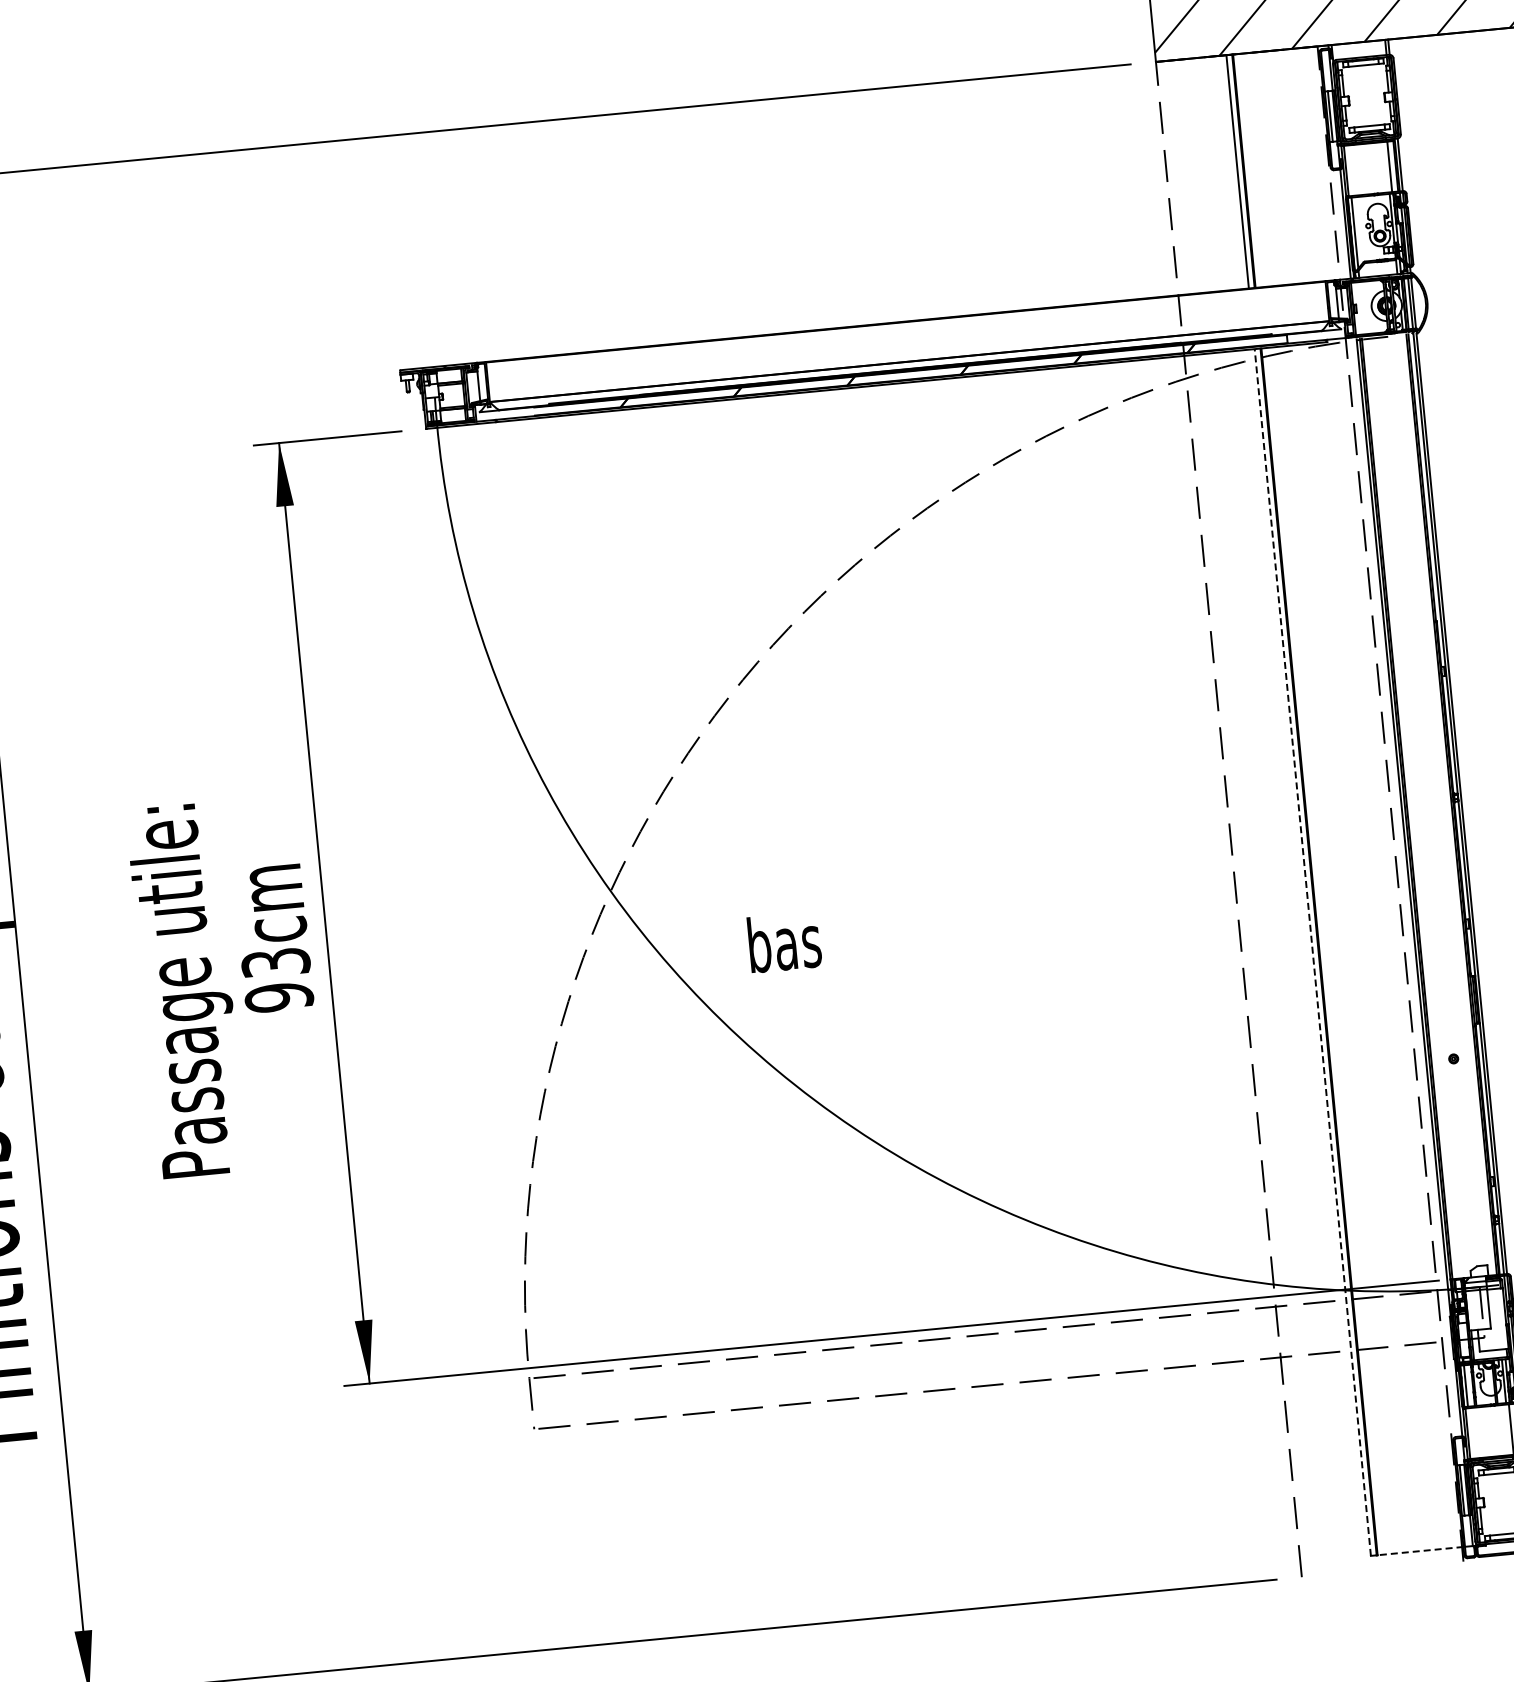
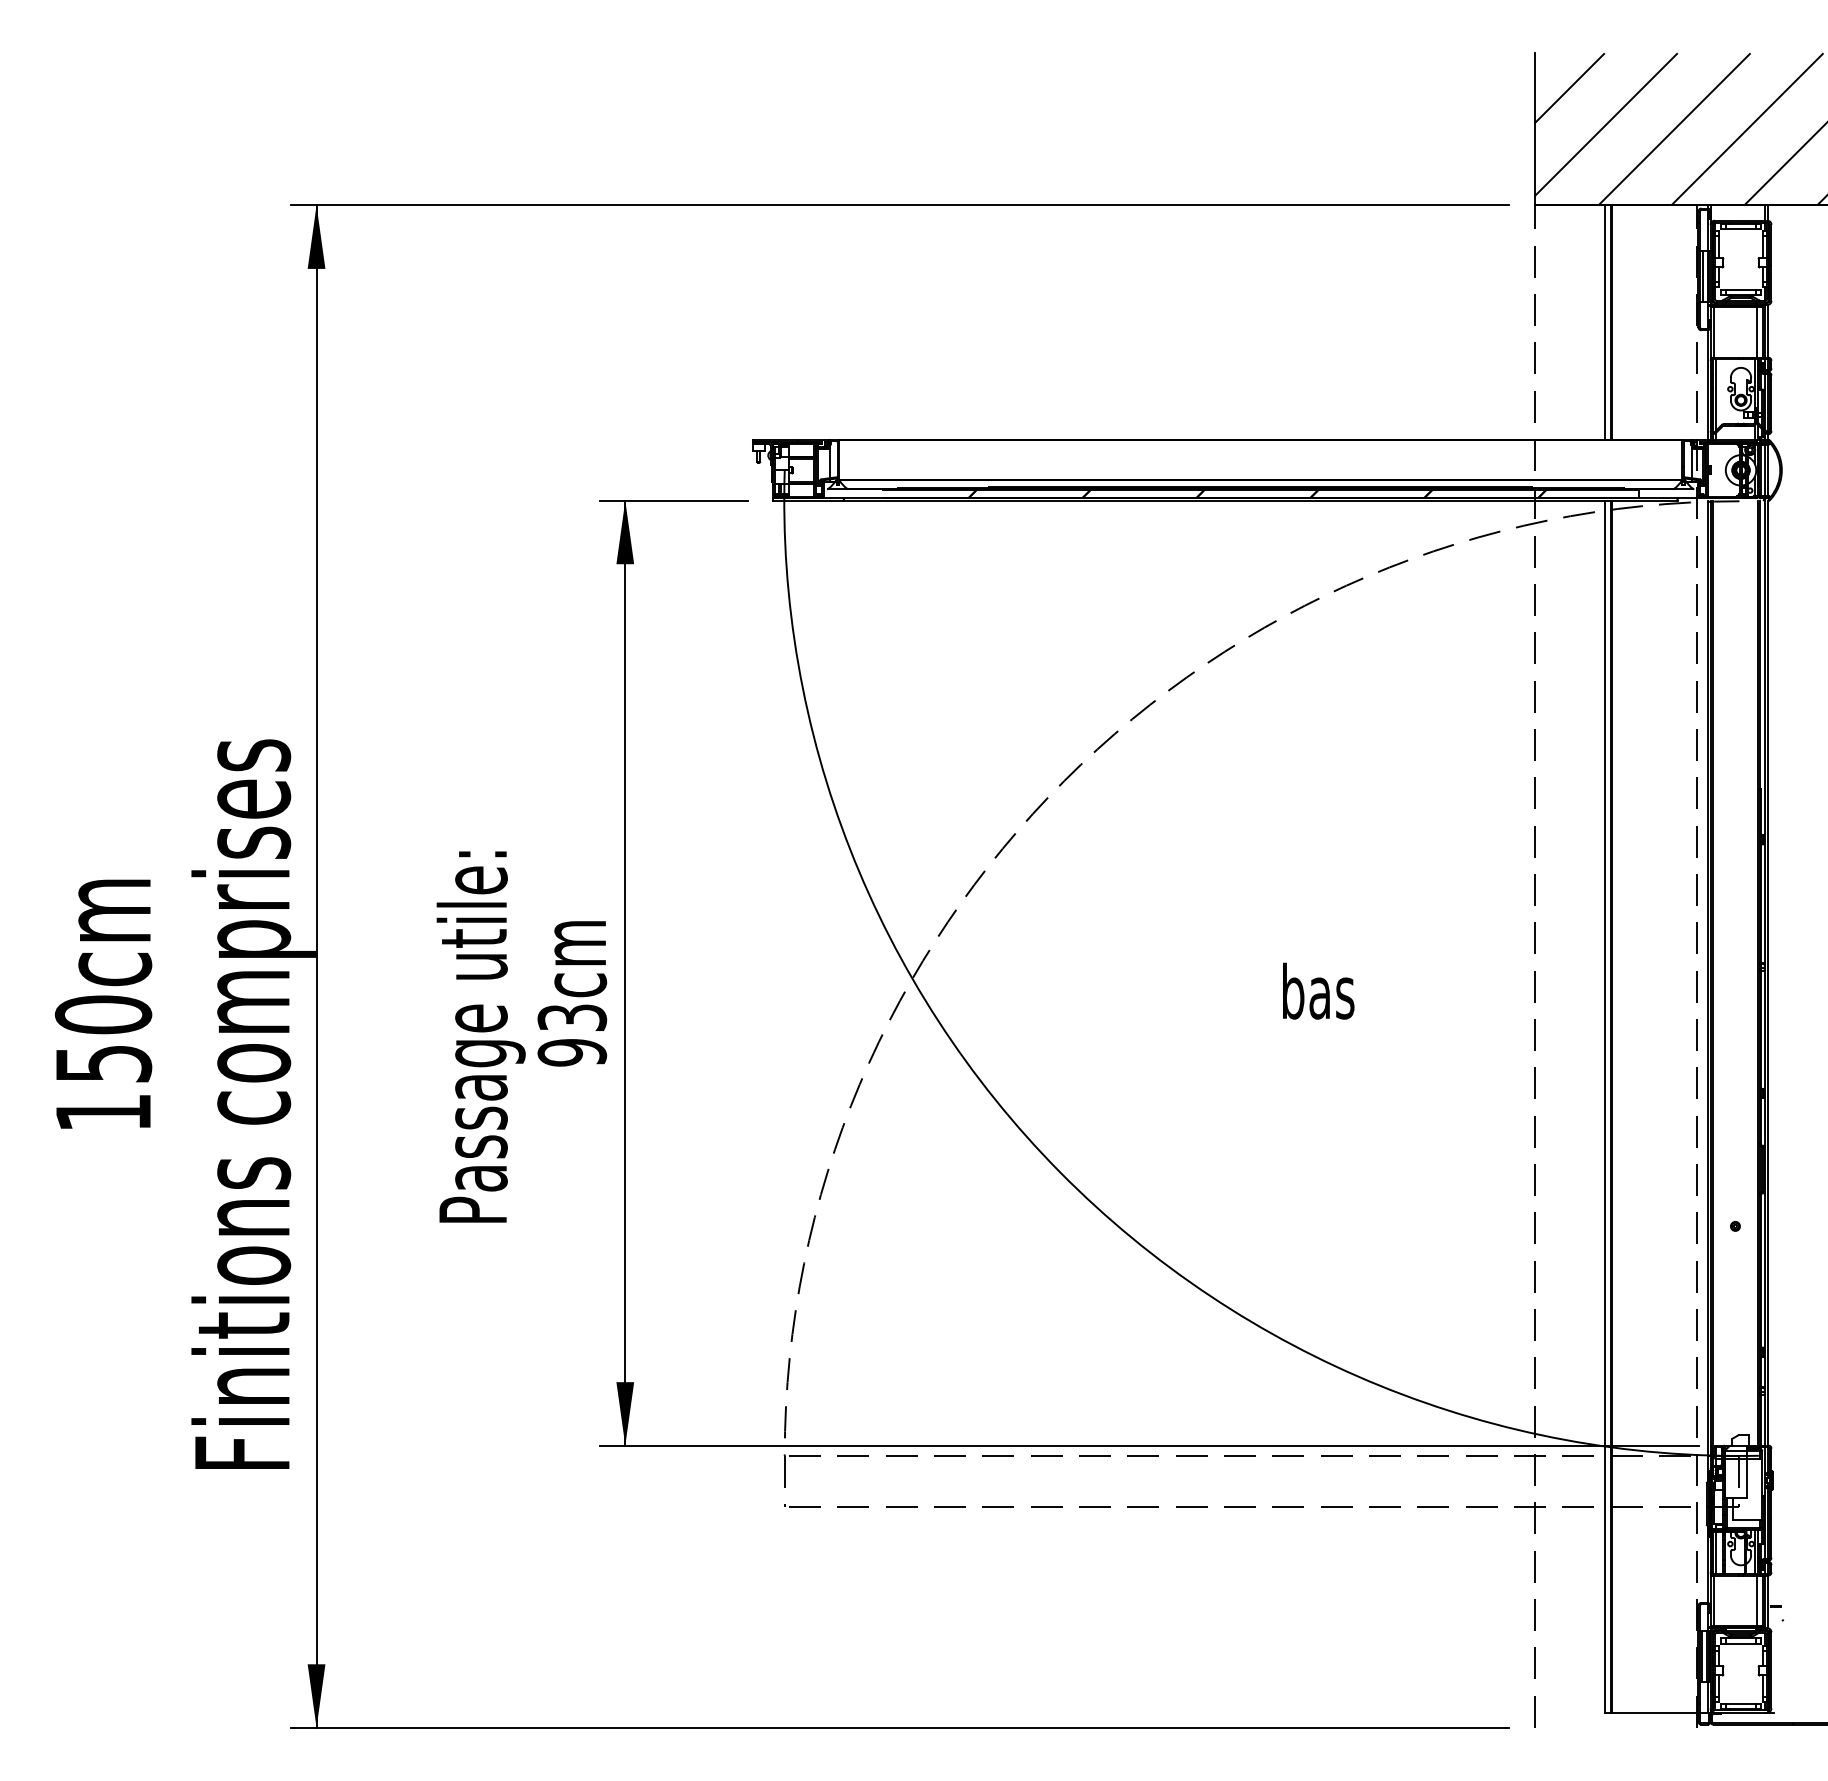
text: (784, 941) -> (1318, 990), moved
line: (1312, 952) -> (1605, 1106), dashed -> solid
line: (1419, 1551) -> (1654, 1713), dashed -> solid

